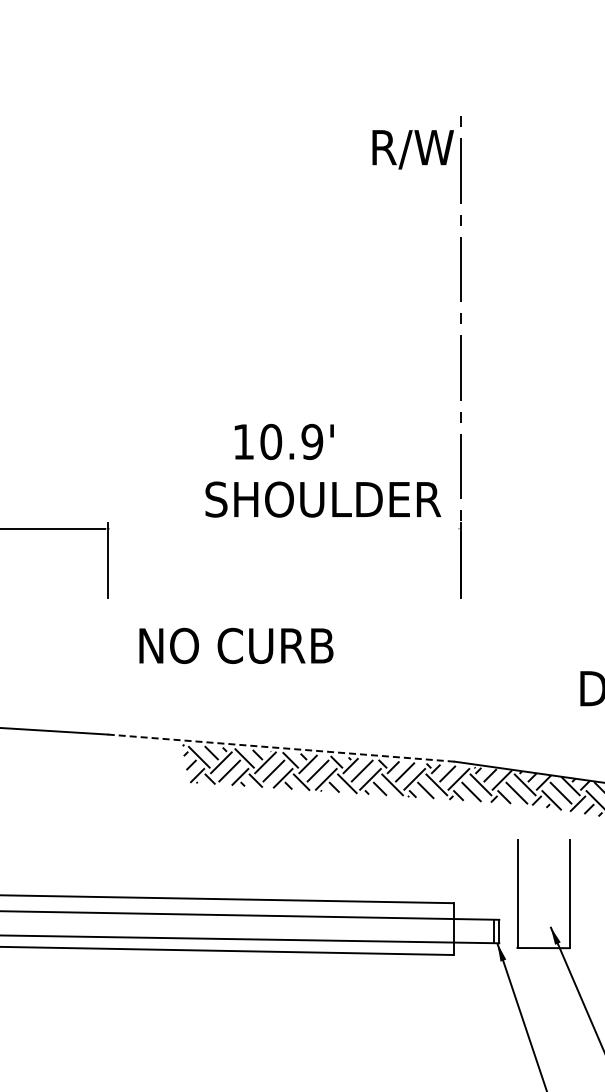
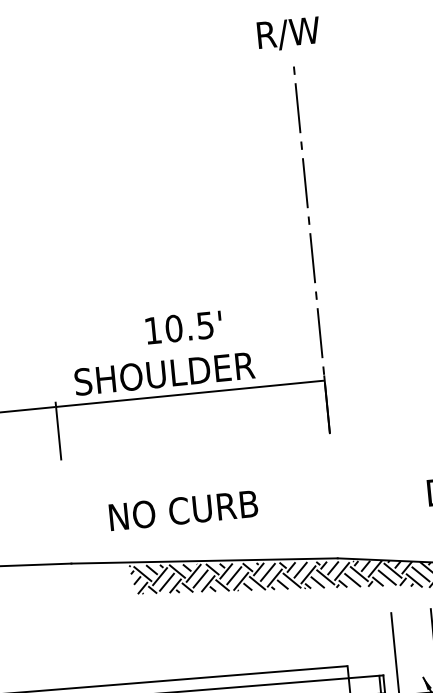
text: (412, 149) -> (288, 34), moved
text: (312, 441) -> (205, 325), 10.9' -> 10.5'
text: (323, 499) -> (164, 373), moved
line: (283, 528) -> (189, 393), added
text: (236, 645) -> (183, 510), moved
line: (281, 748) -> (204, 561), dashed -> solid

